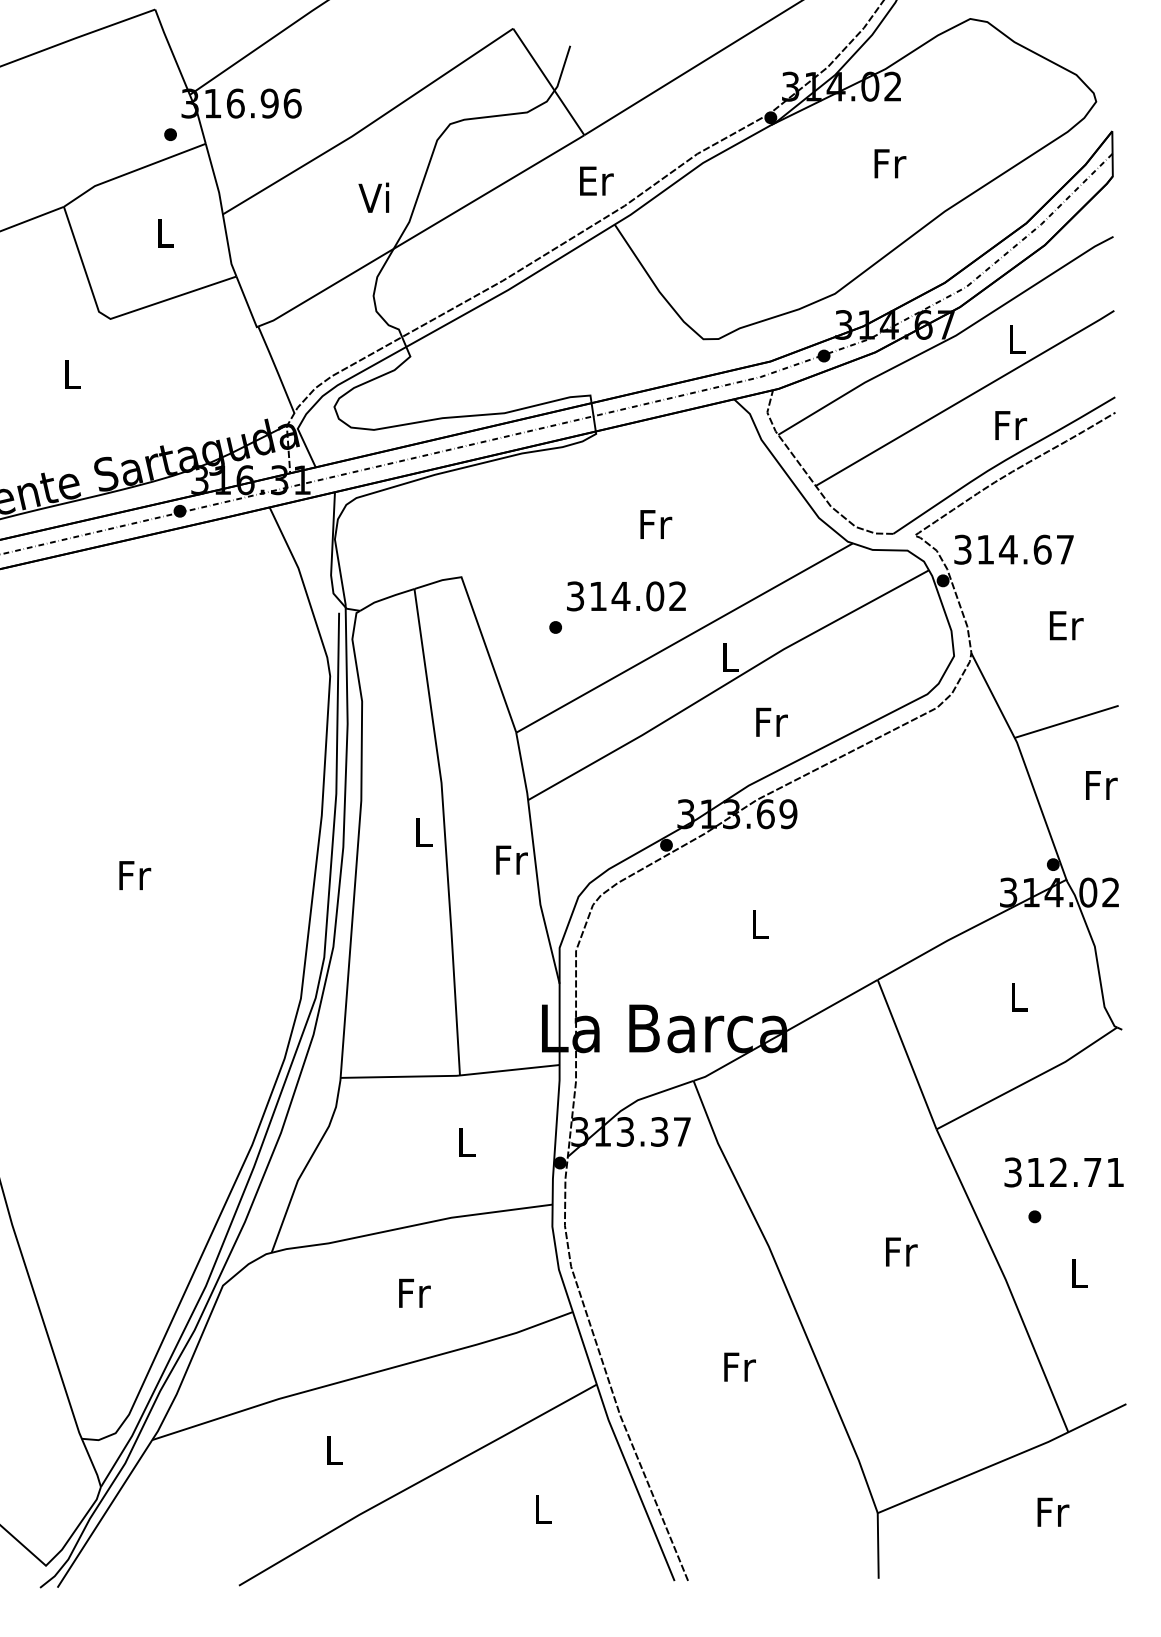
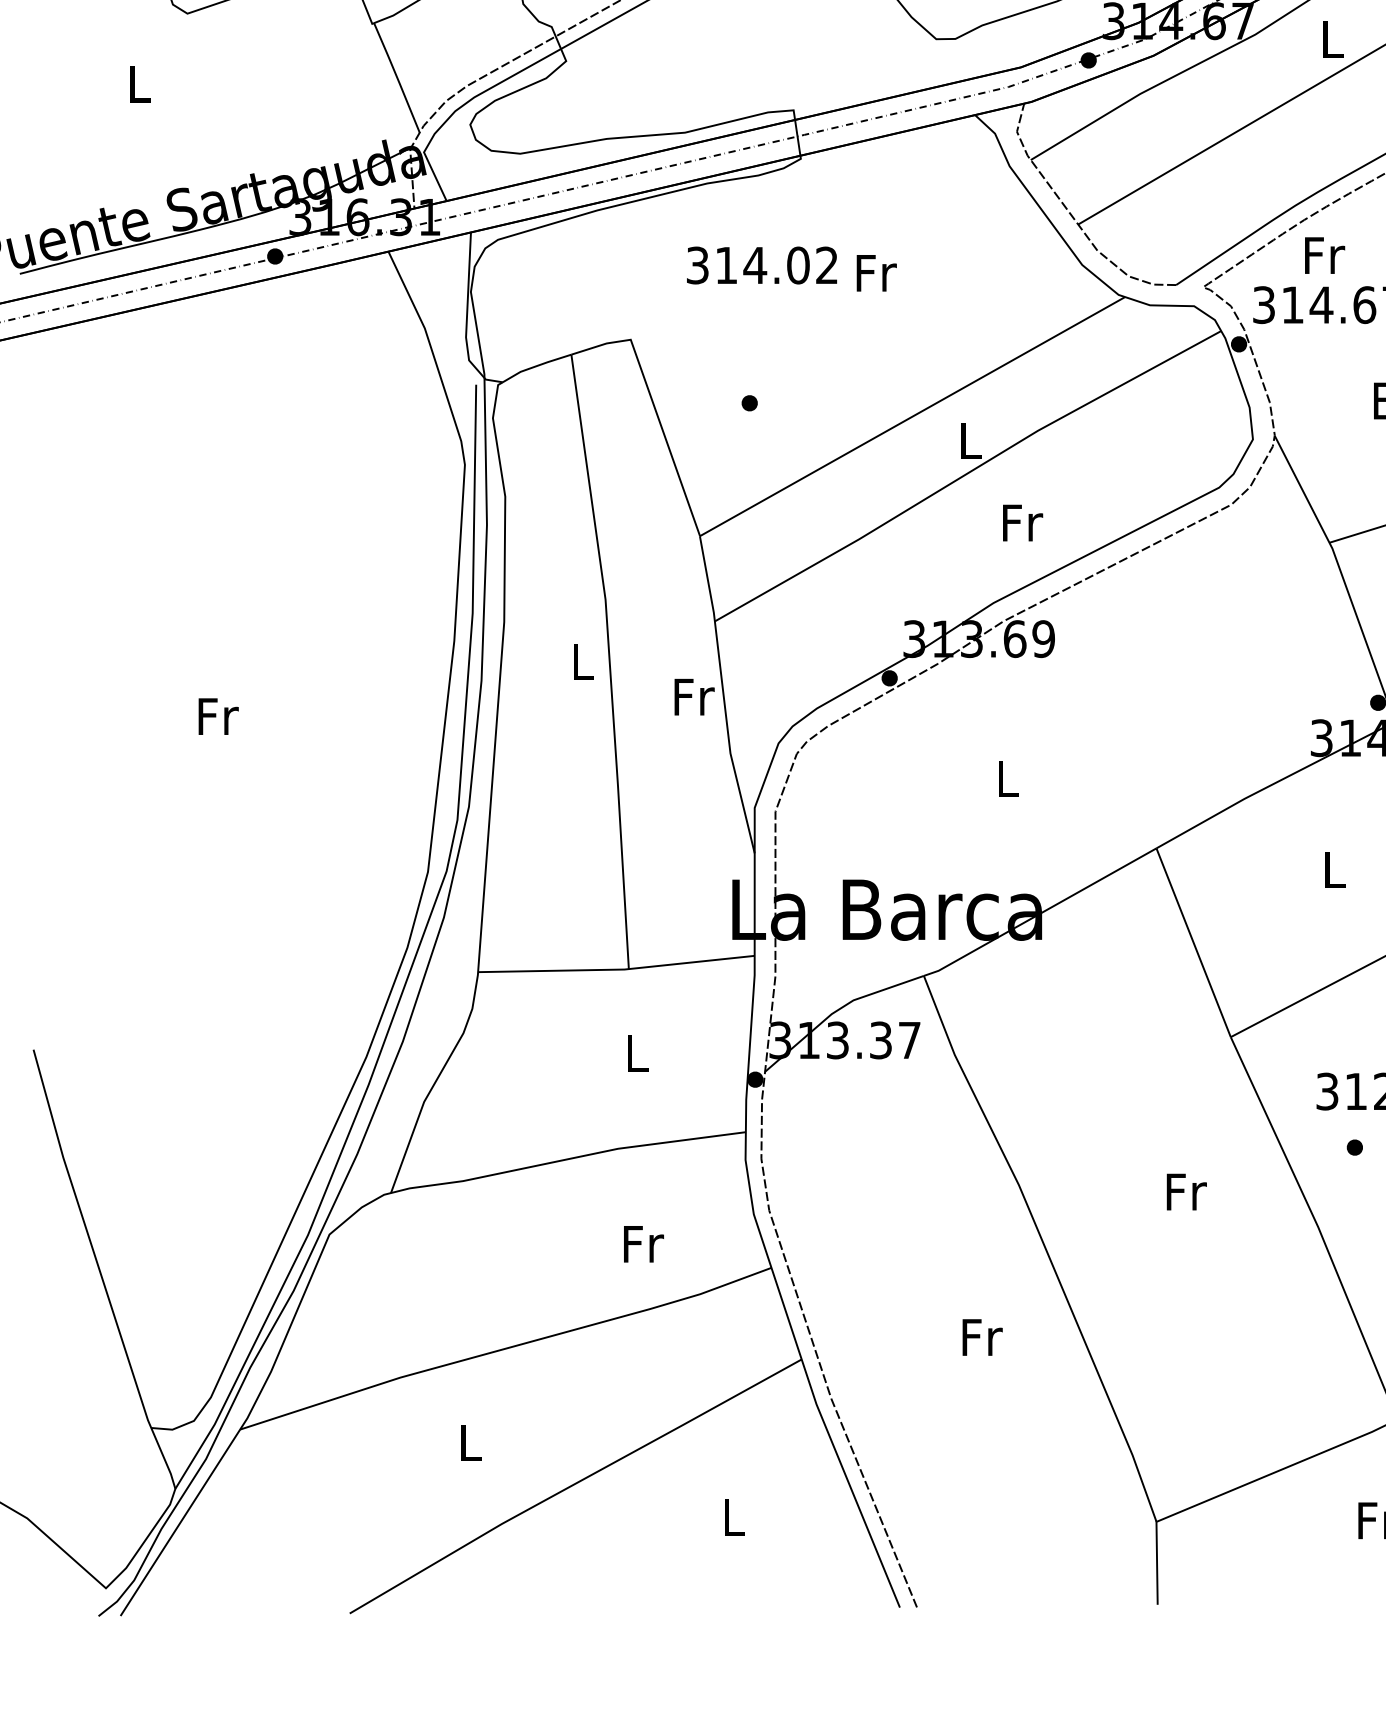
text: (1011, 425) -> (1325, 255), moved
text: (626, 596) -> (762, 265), moved
text: (414, 1292) -> (643, 1243), moved

